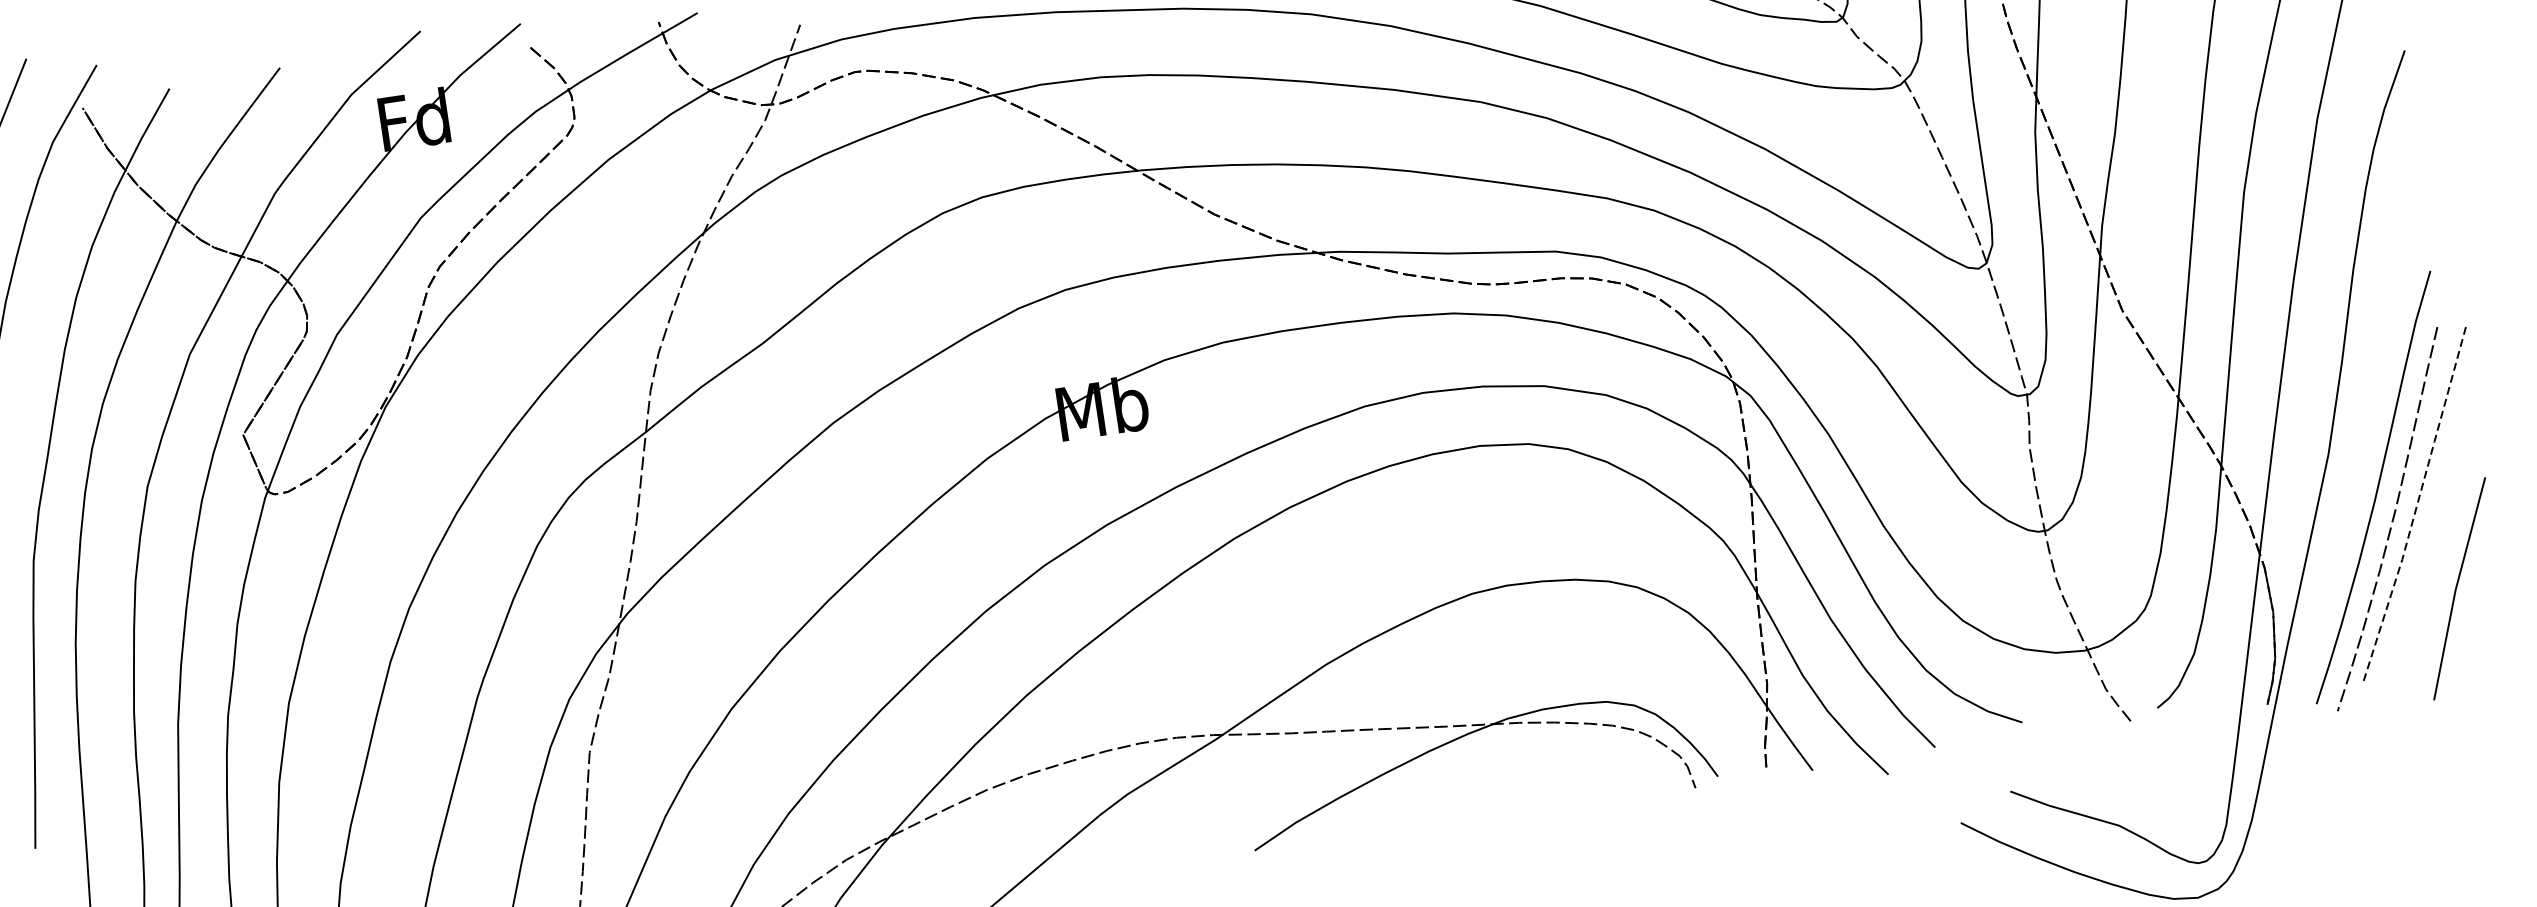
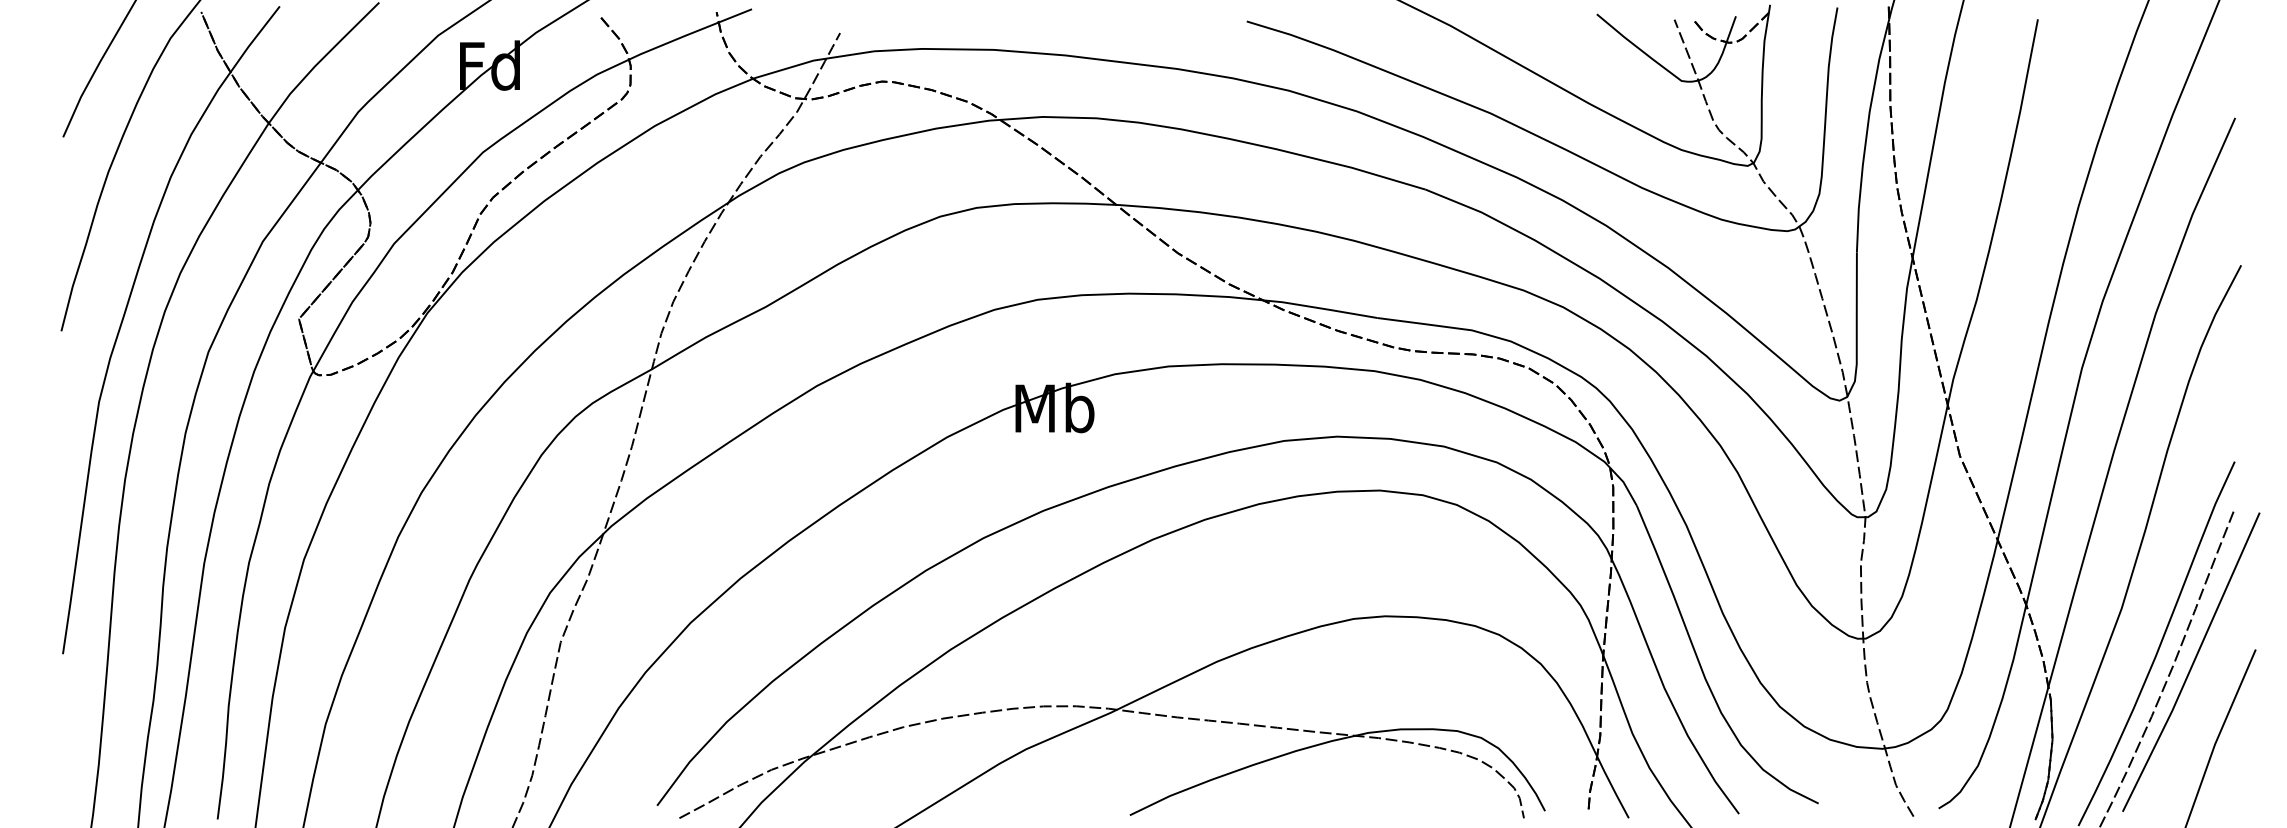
line: (2417, 502) -> (2193, 662), dashed -> solid

